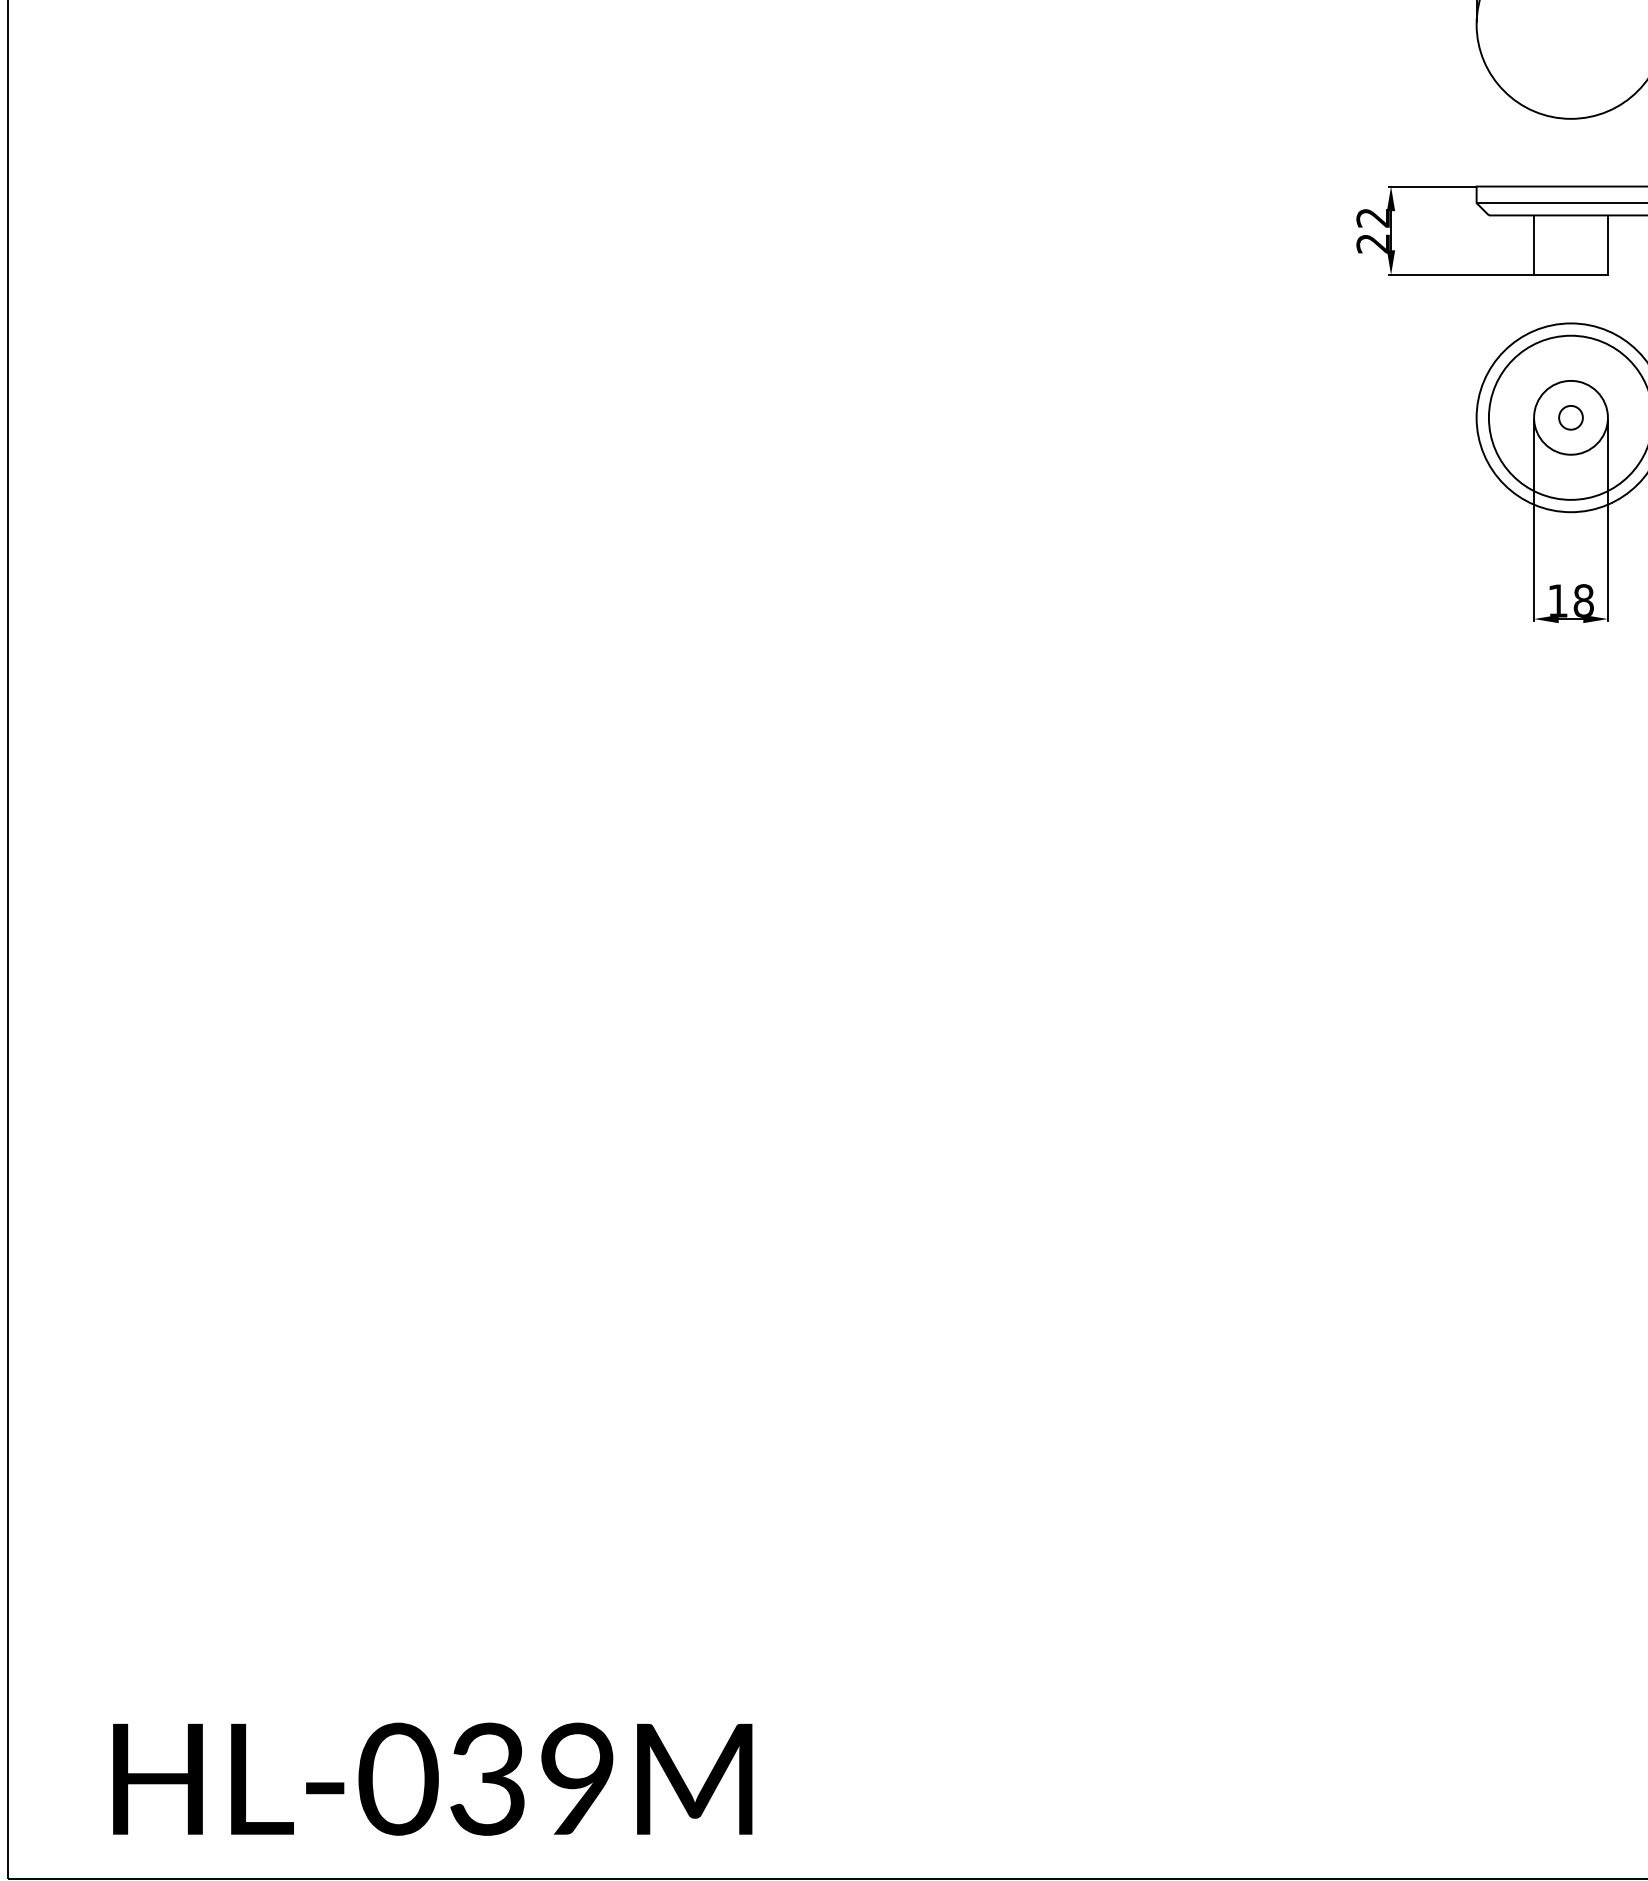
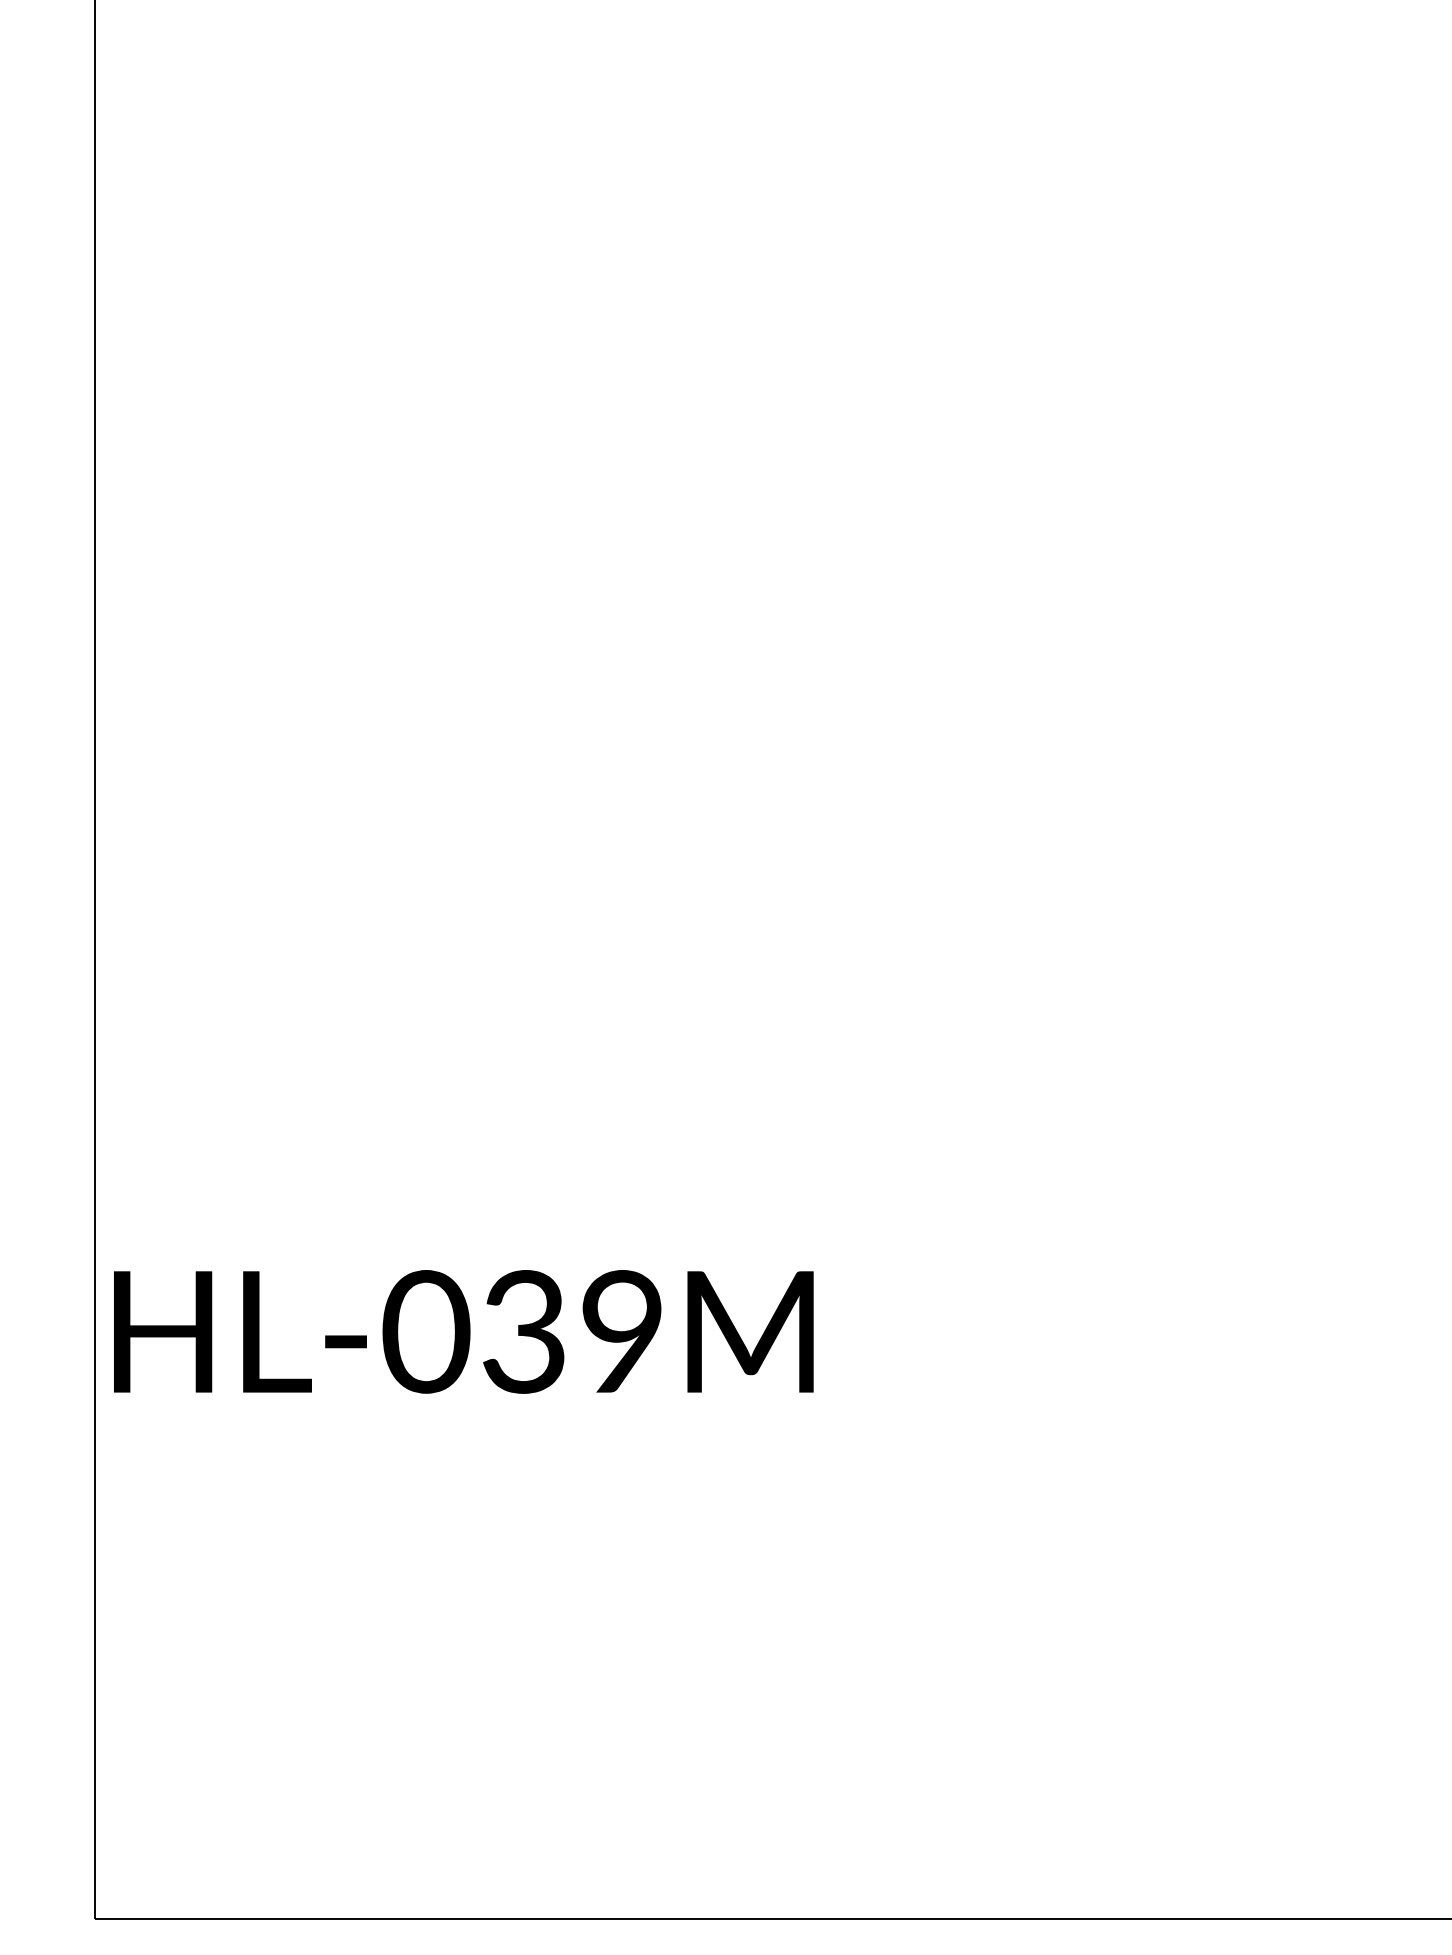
text: (432, 1778) -> (463, 1331), moved

